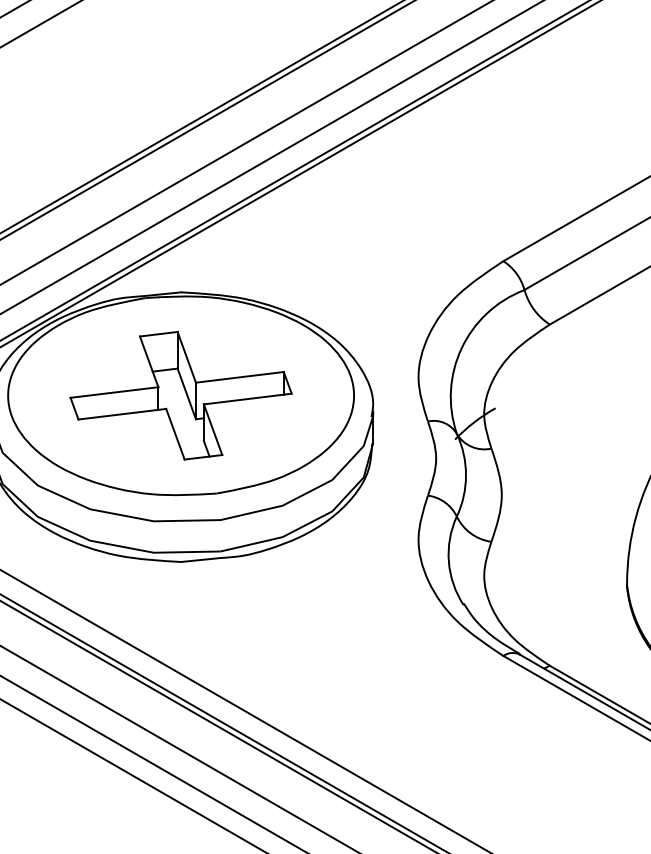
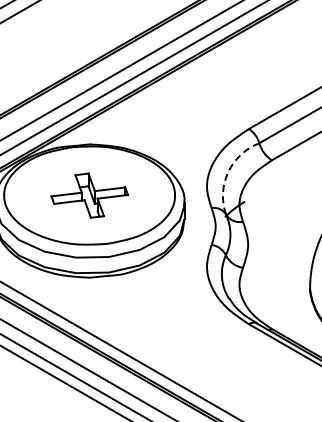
arc: (462, 349) -> (228, 172), solid -> dashed
part: (180, 395) -> (89, 195), size x0.7

